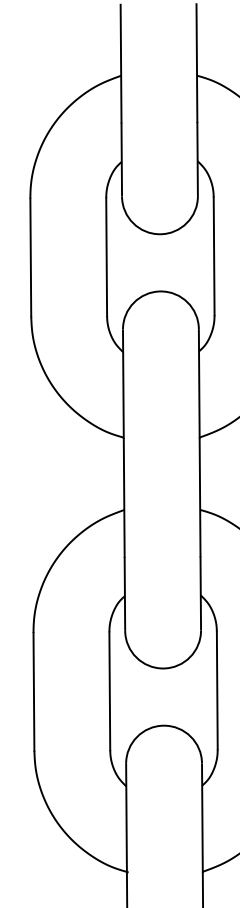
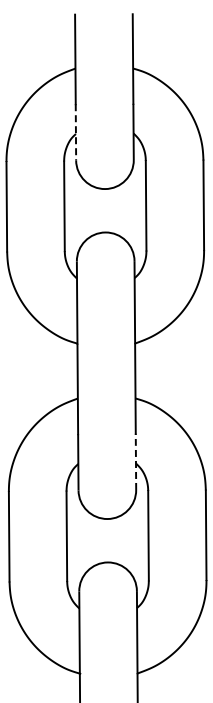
line: (121, 159) -> (75, 132), solid -> dashed
line: (200, 591) -> (135, 460), solid -> dashed

